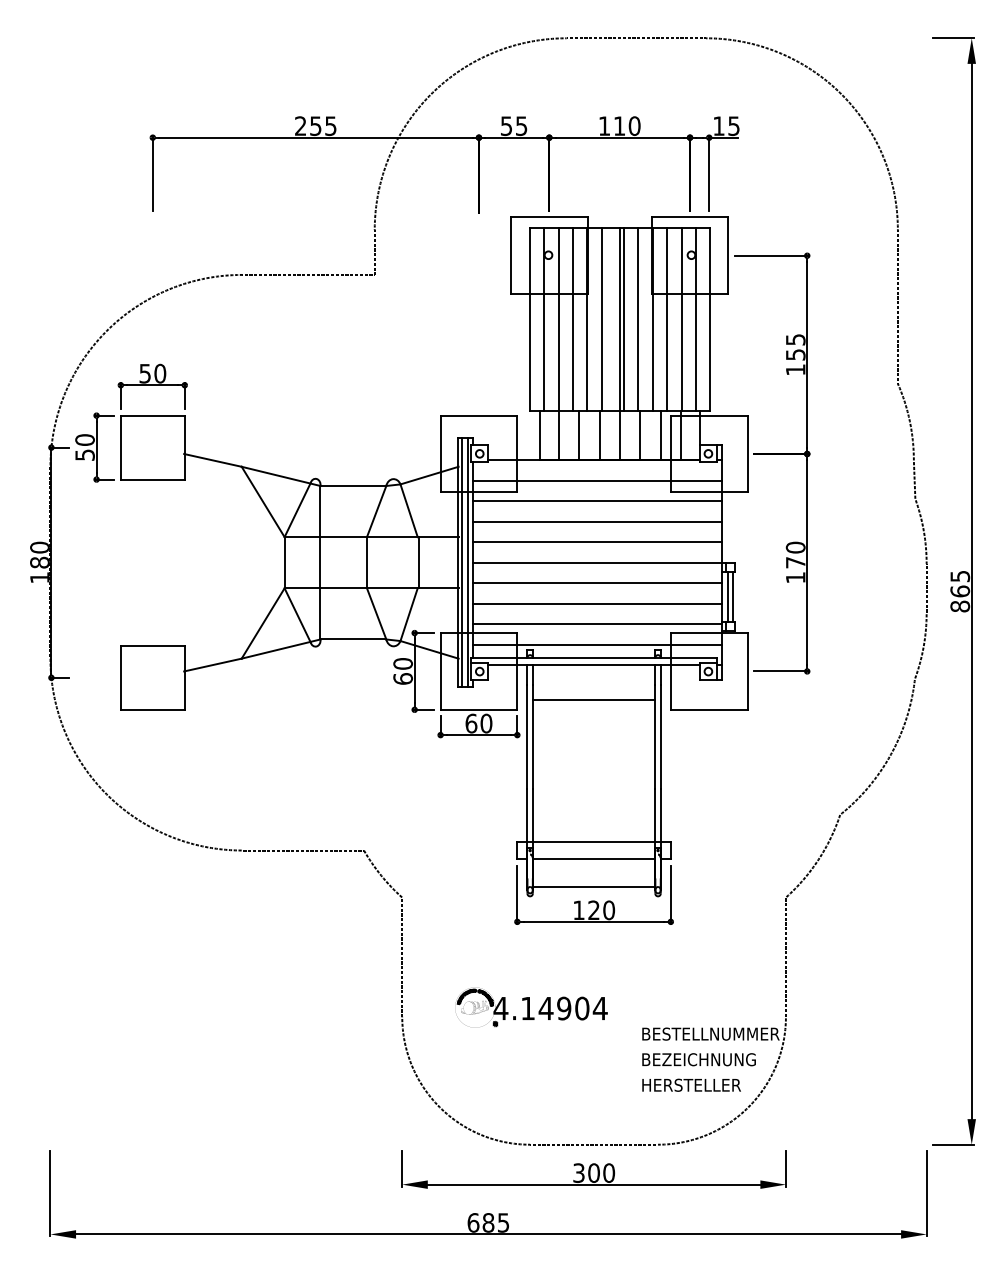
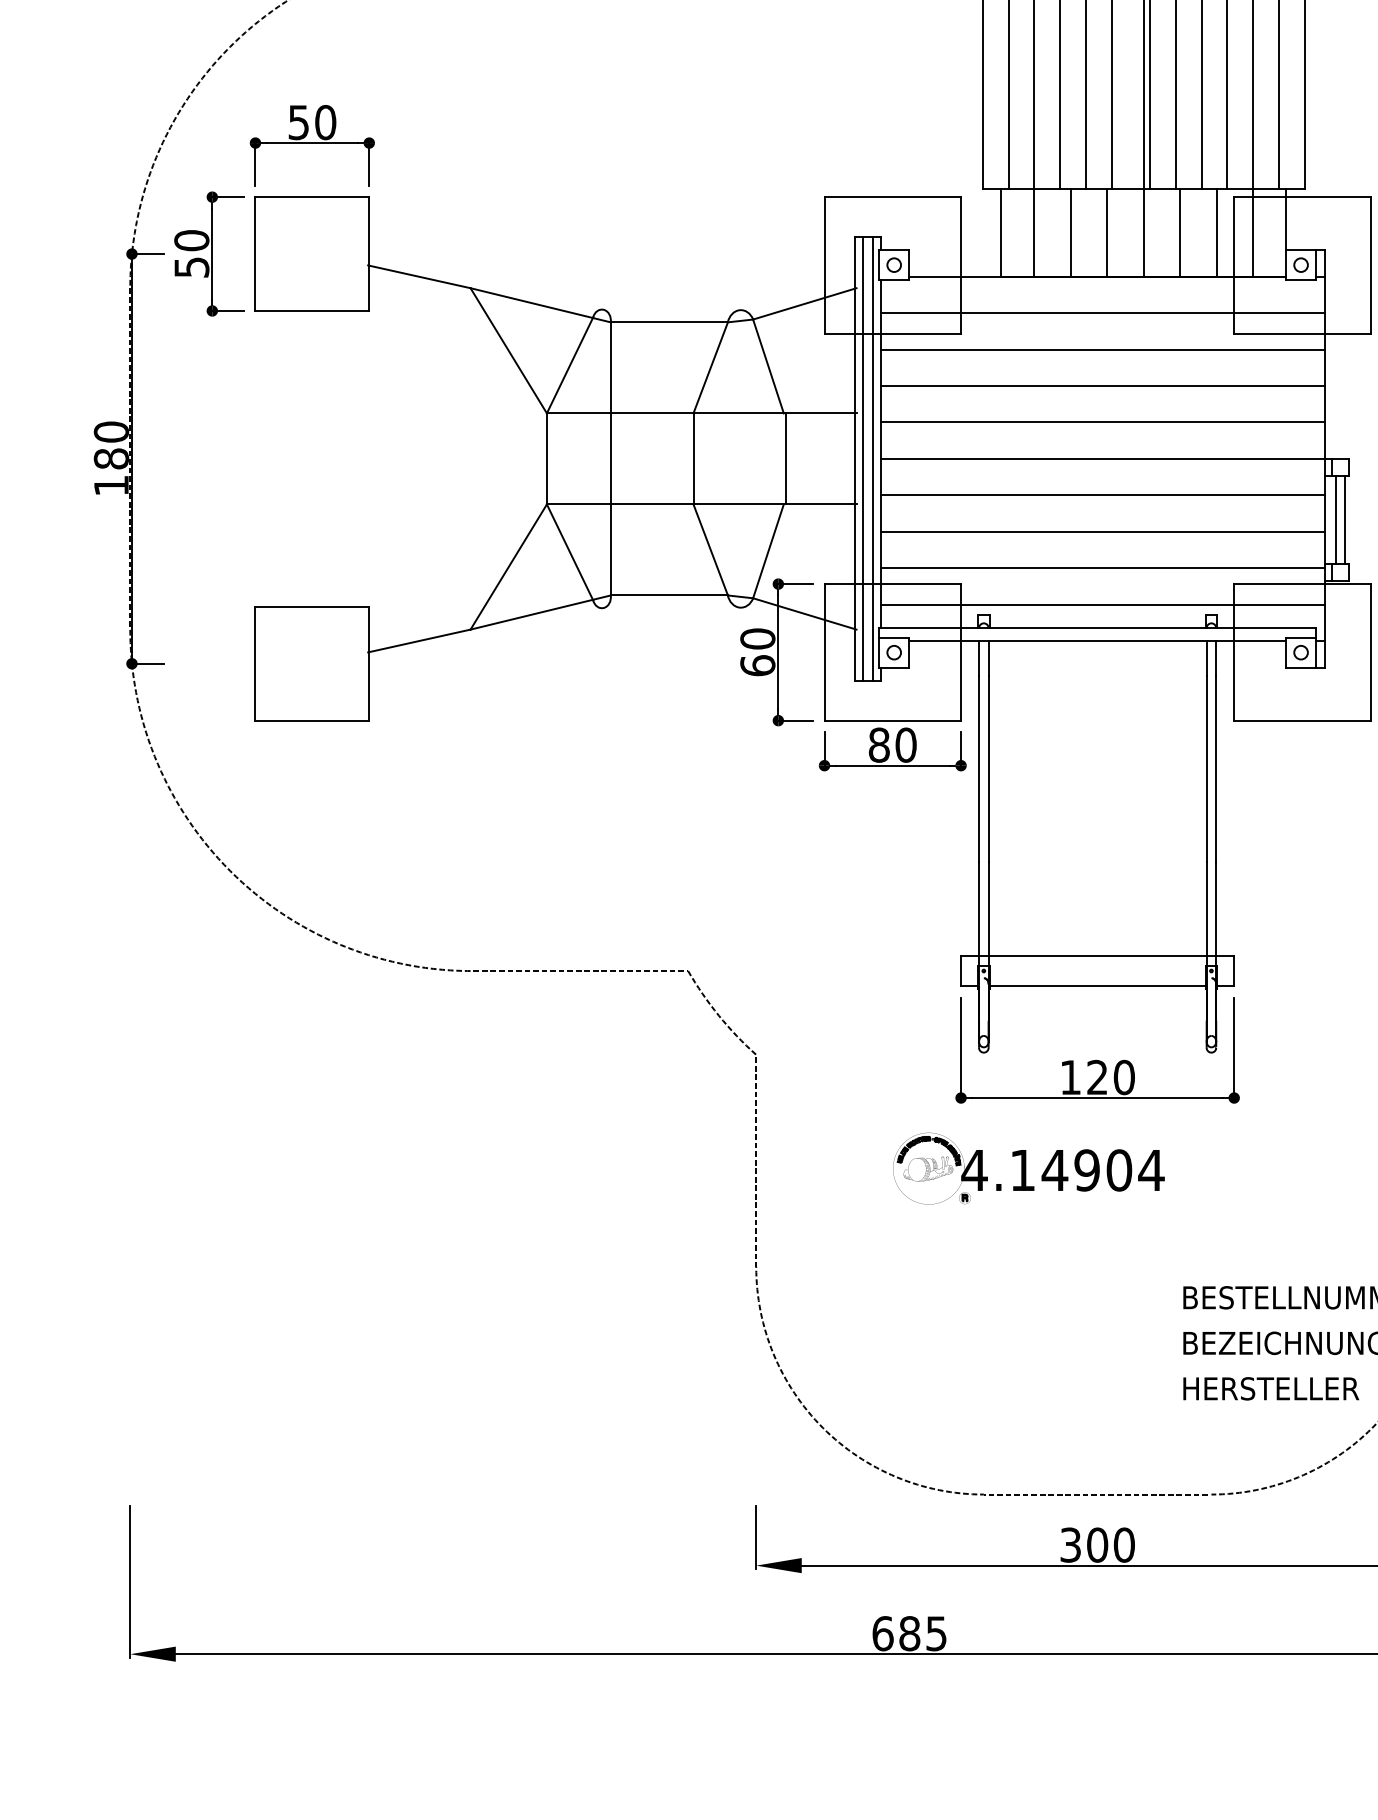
line: (593, 700) -> (1096, 704), removed
text: (471, 723) -> (879, 745), 60 -> 80
line: (593, 887) -> (1096, 1036), removed
part: (531, 1007) -> (1028, 1168), moved

